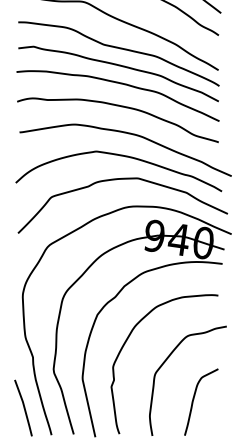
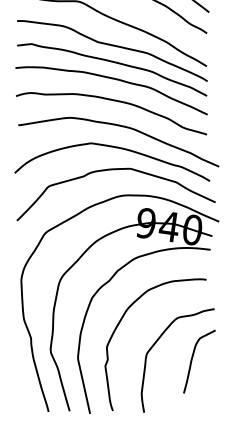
curve: (193, 401) -> (192, 361), moved
curve: (23, 408) -> (22, 386), removed

